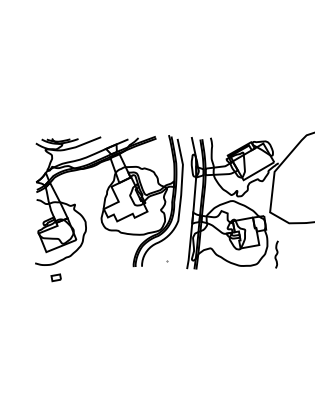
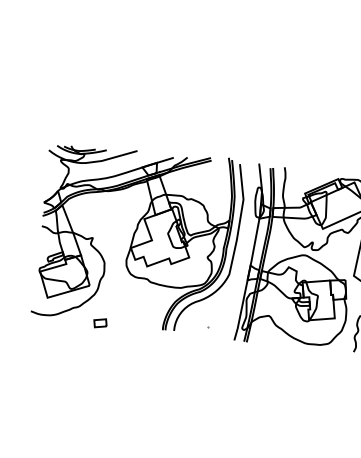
part: (55, 277) -> (99, 322), moved

